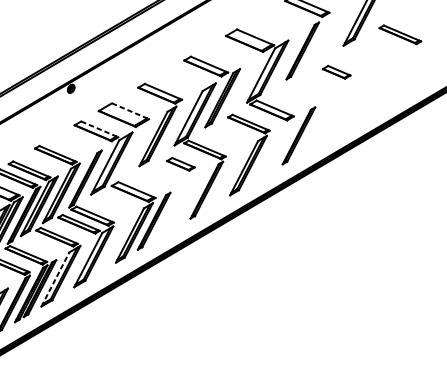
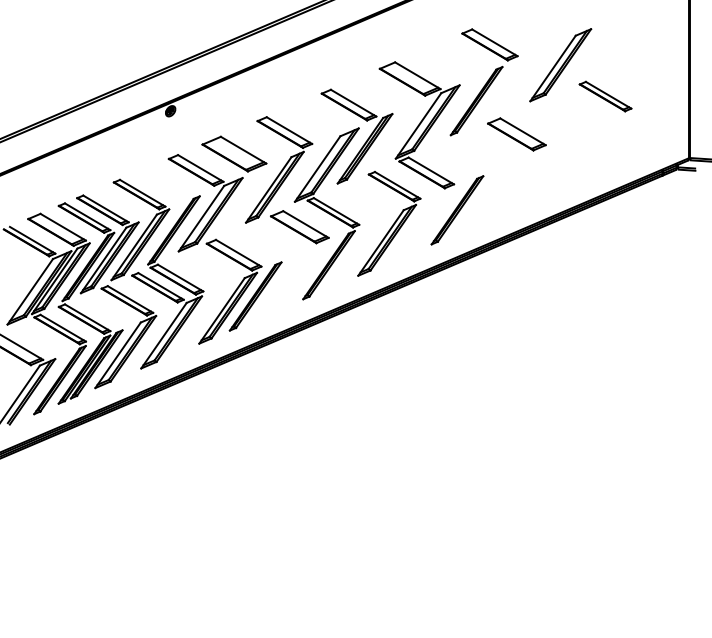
part: (336, 72) -> (516, 134), size x1.67
line: (131, 111) -> (244, 150), dashed -> solid
line: (100, 129) -> (201, 168), dashed -> solid
part: (180, 164) -> (299, 227), size x1.67
line: (55, 279) -> (118, 355), dashed -> solid

